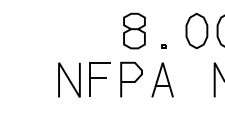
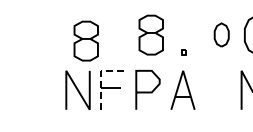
part: (196, 30) -> (221, 34), size x0.6
curve: (76, 34) -> (85, 39), added
line: (90, 68) -> (101, 77), solid -> dashed

